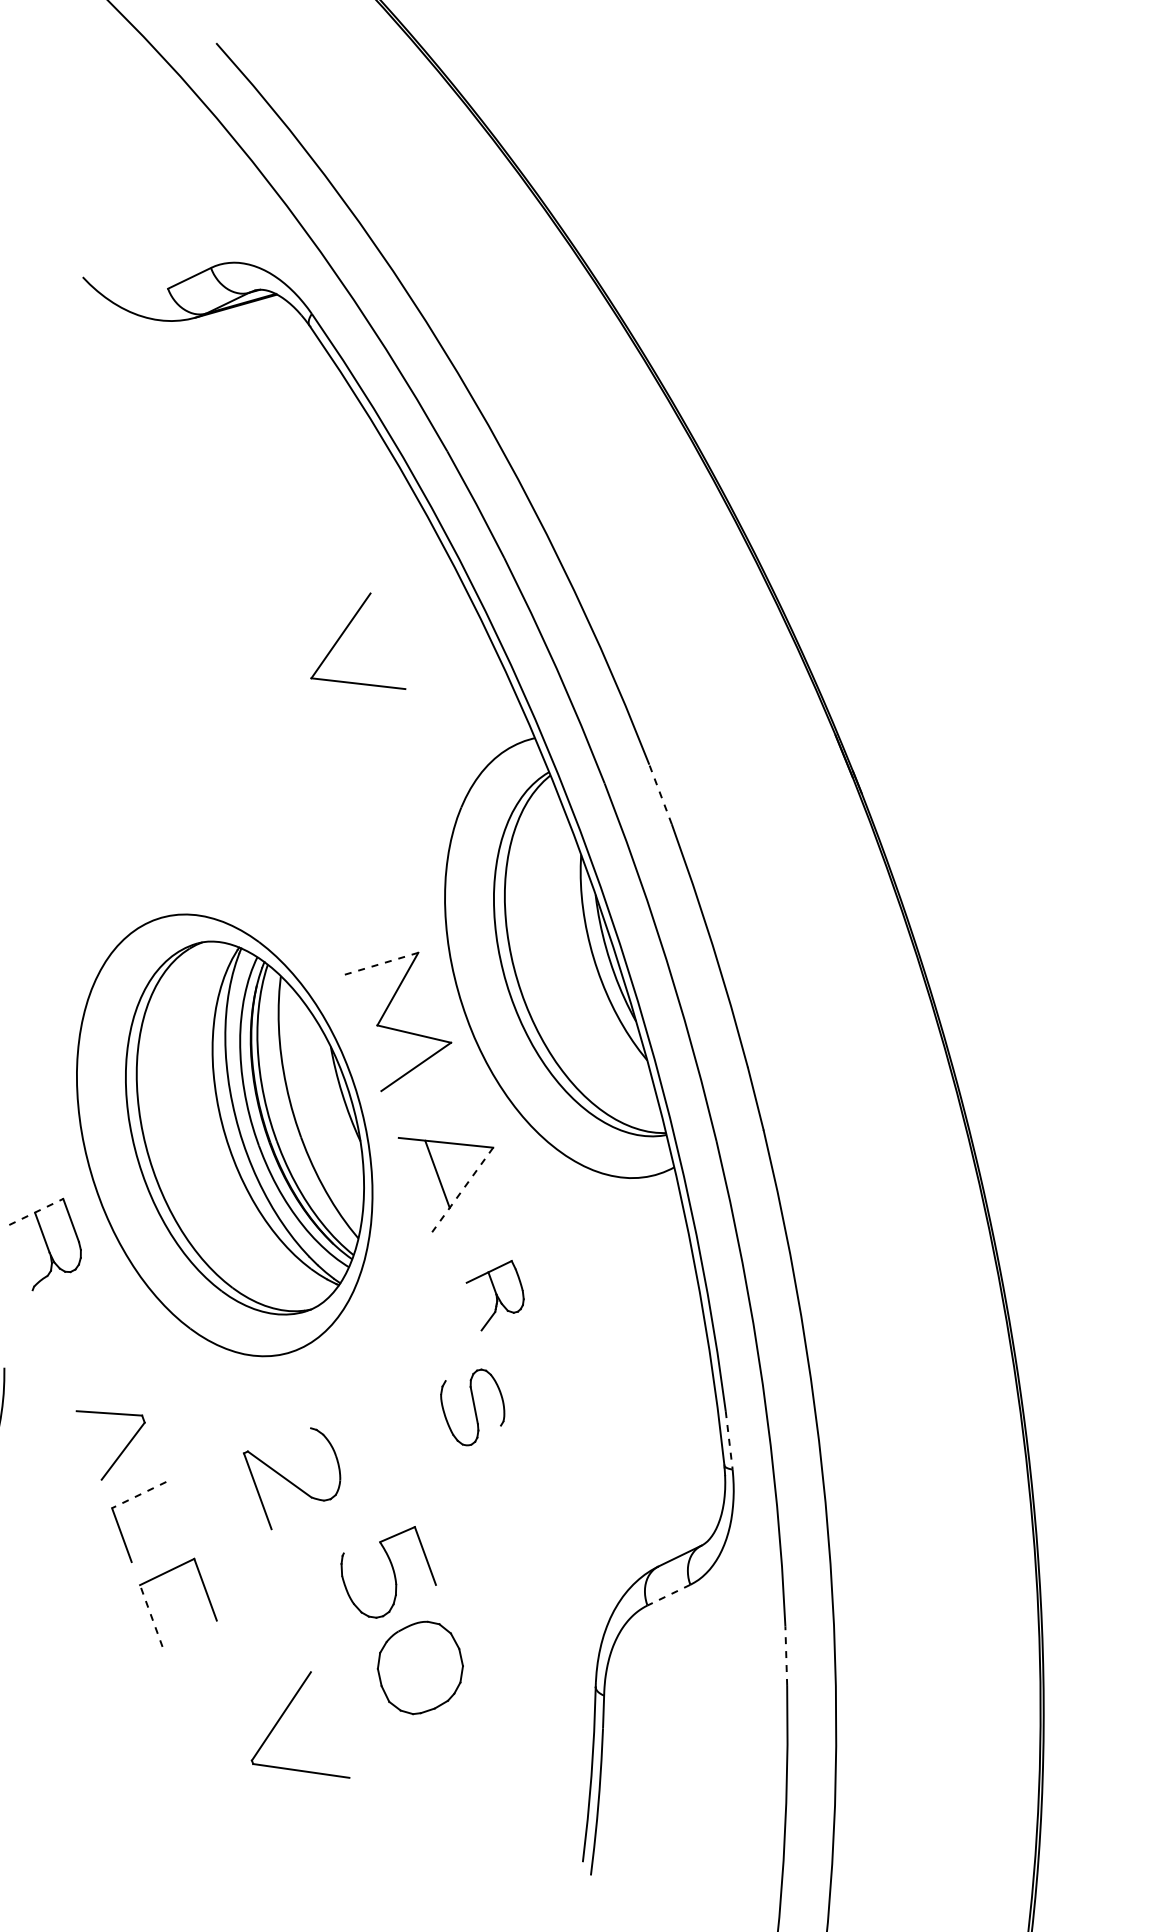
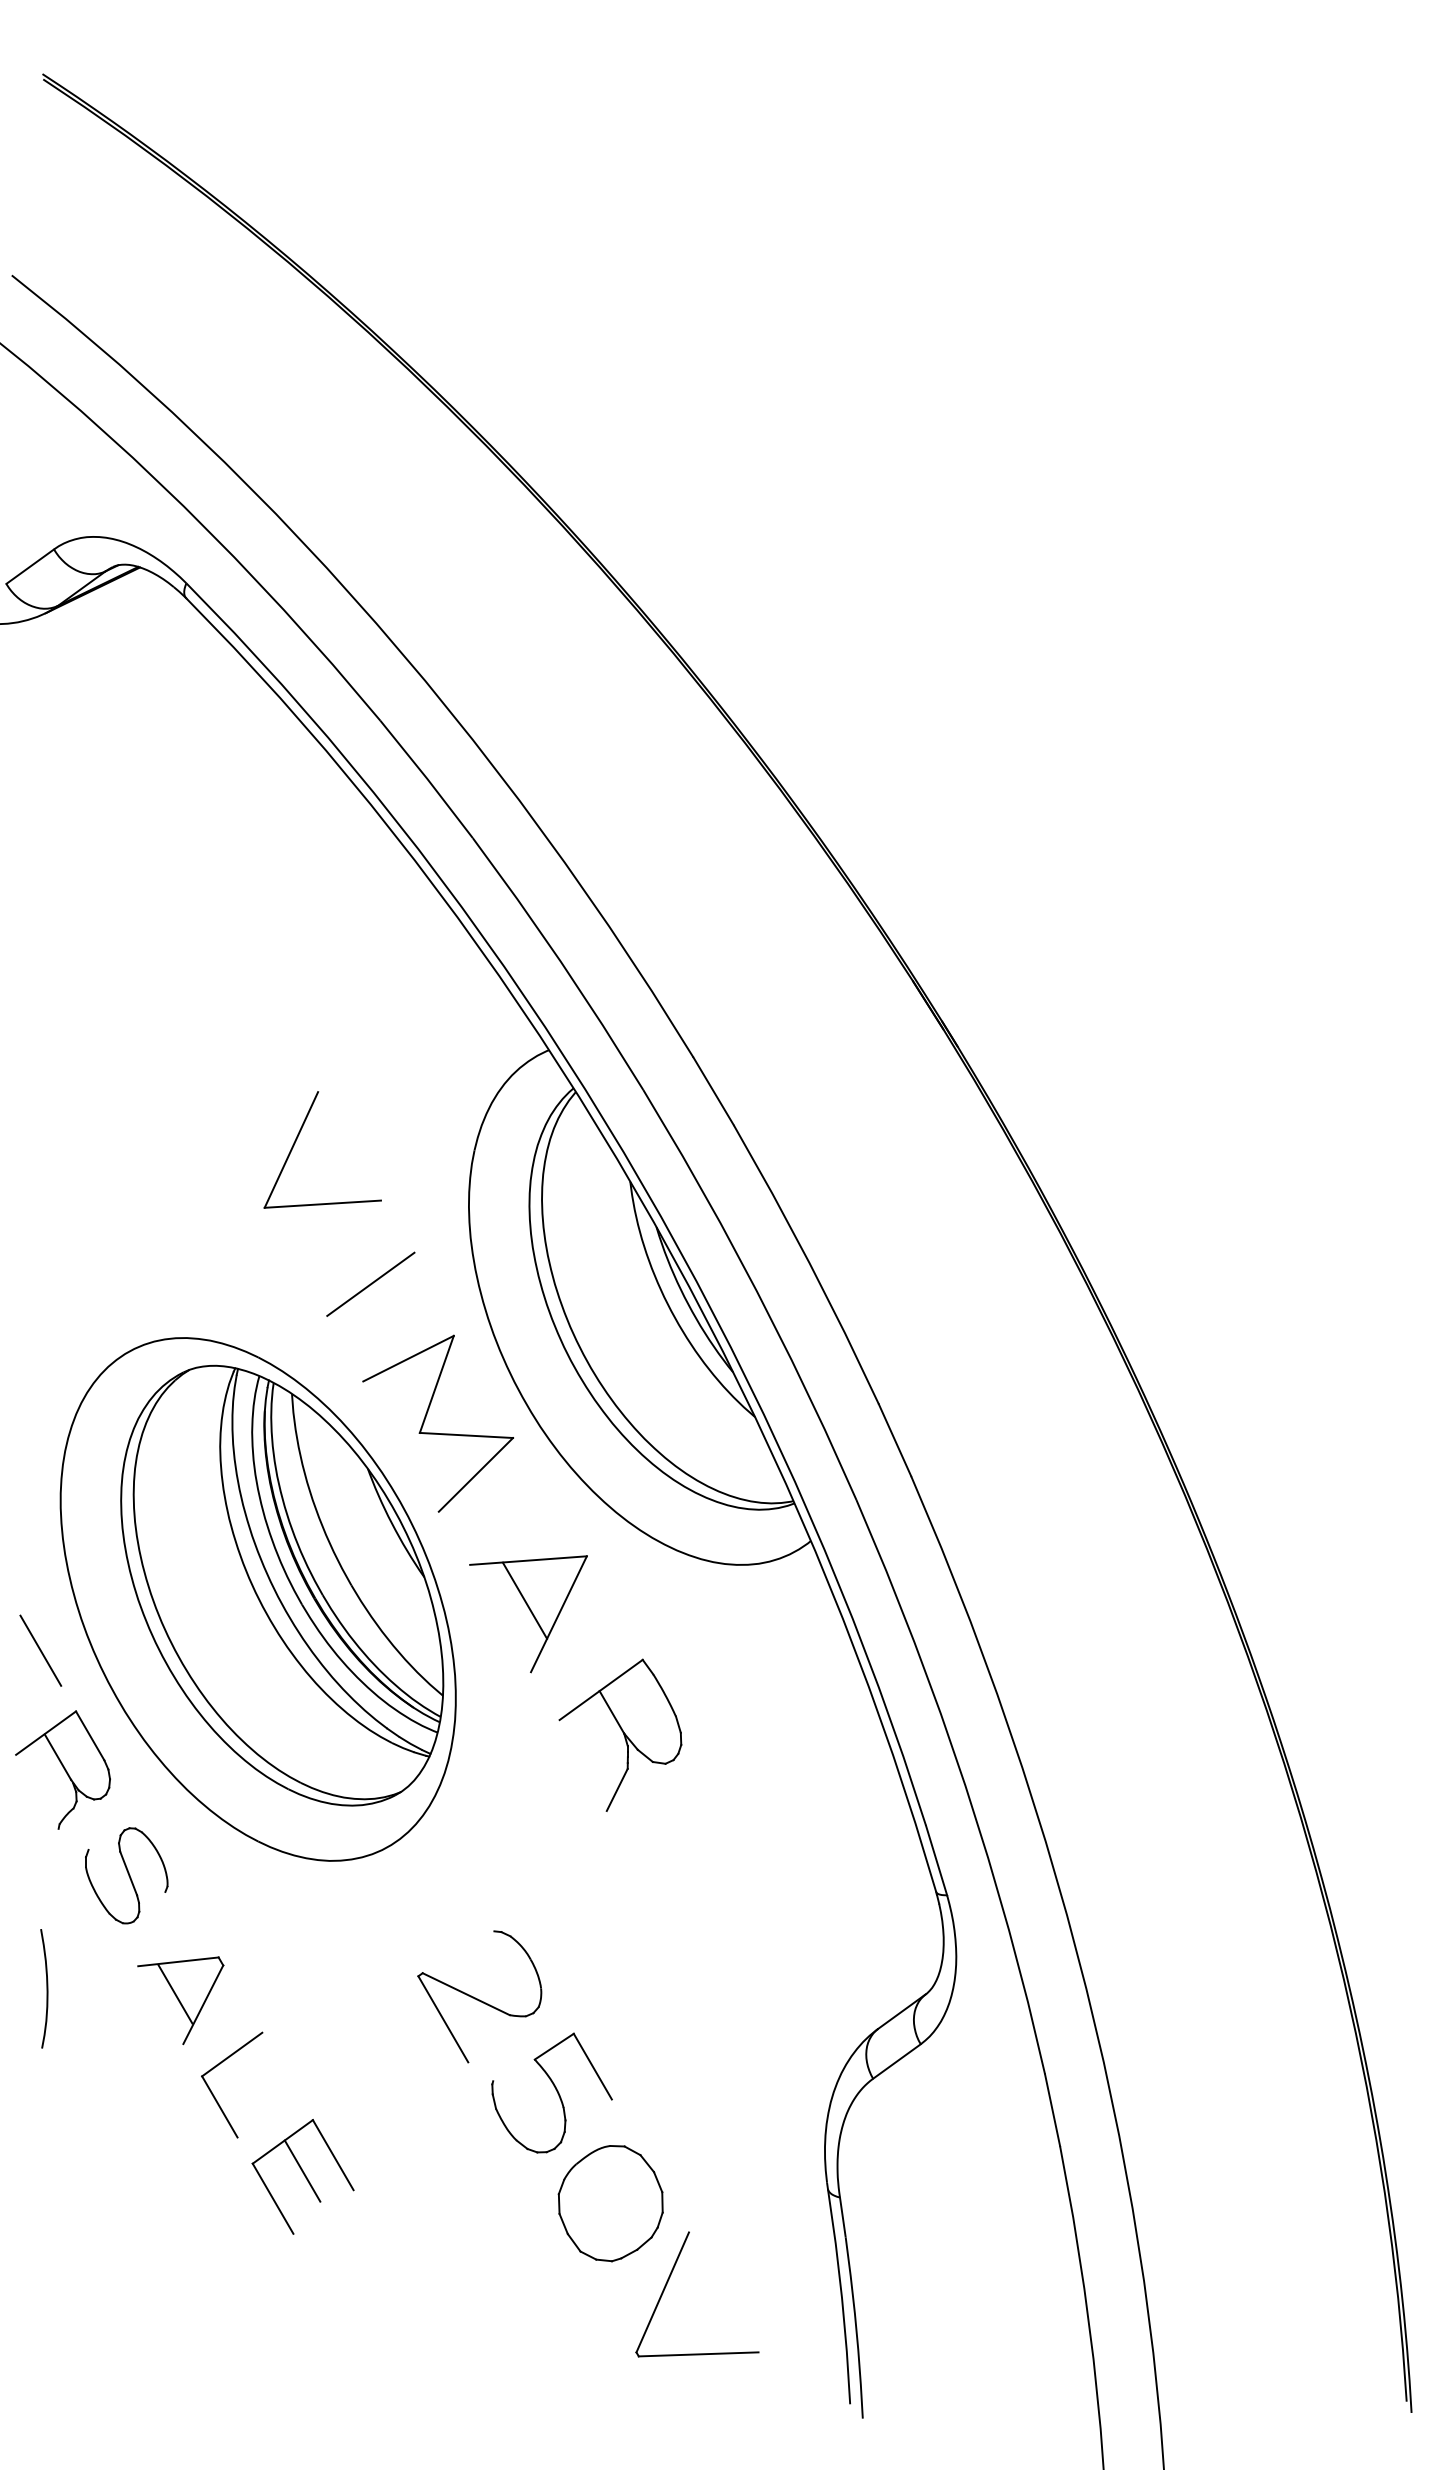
part: (348, 626) -> (298, 1137), moved
line: (660, 793) -> (713, 1090), dashed -> solid
line: (359, 899) -> (370, 1283), added
line: (378, 964) -> (408, 1358), dashed -> solid
line: (43, 1145) -> (40, 1650), added
line: (462, 1190) -> (558, 1614), dashed -> solid
line: (36, 1212) -> (46, 1733), dashed -> solid
part: (494, 1294) -> (620, 1734), size x1.67
part: (472, 1406) -> (126, 1875), moved
line: (102, 1439) -> (175, 1994), added
line: (728, 1441) -> (936, 1861), dashed -> solid
part: (289, 1478) -> (479, 1996), moved
line: (138, 1494) -> (231, 2054), dashed -> solid
line: (668, 1595) -> (896, 2061), dashed -> solid
line: (178, 1597) -> (302, 2170), added
line: (151, 1615) -> (273, 2198), dashed -> solid
line: (786, 1656) -> (1052, 2110), dashed -> solid
part: (287, 1709) -> (668, 2282), moved

